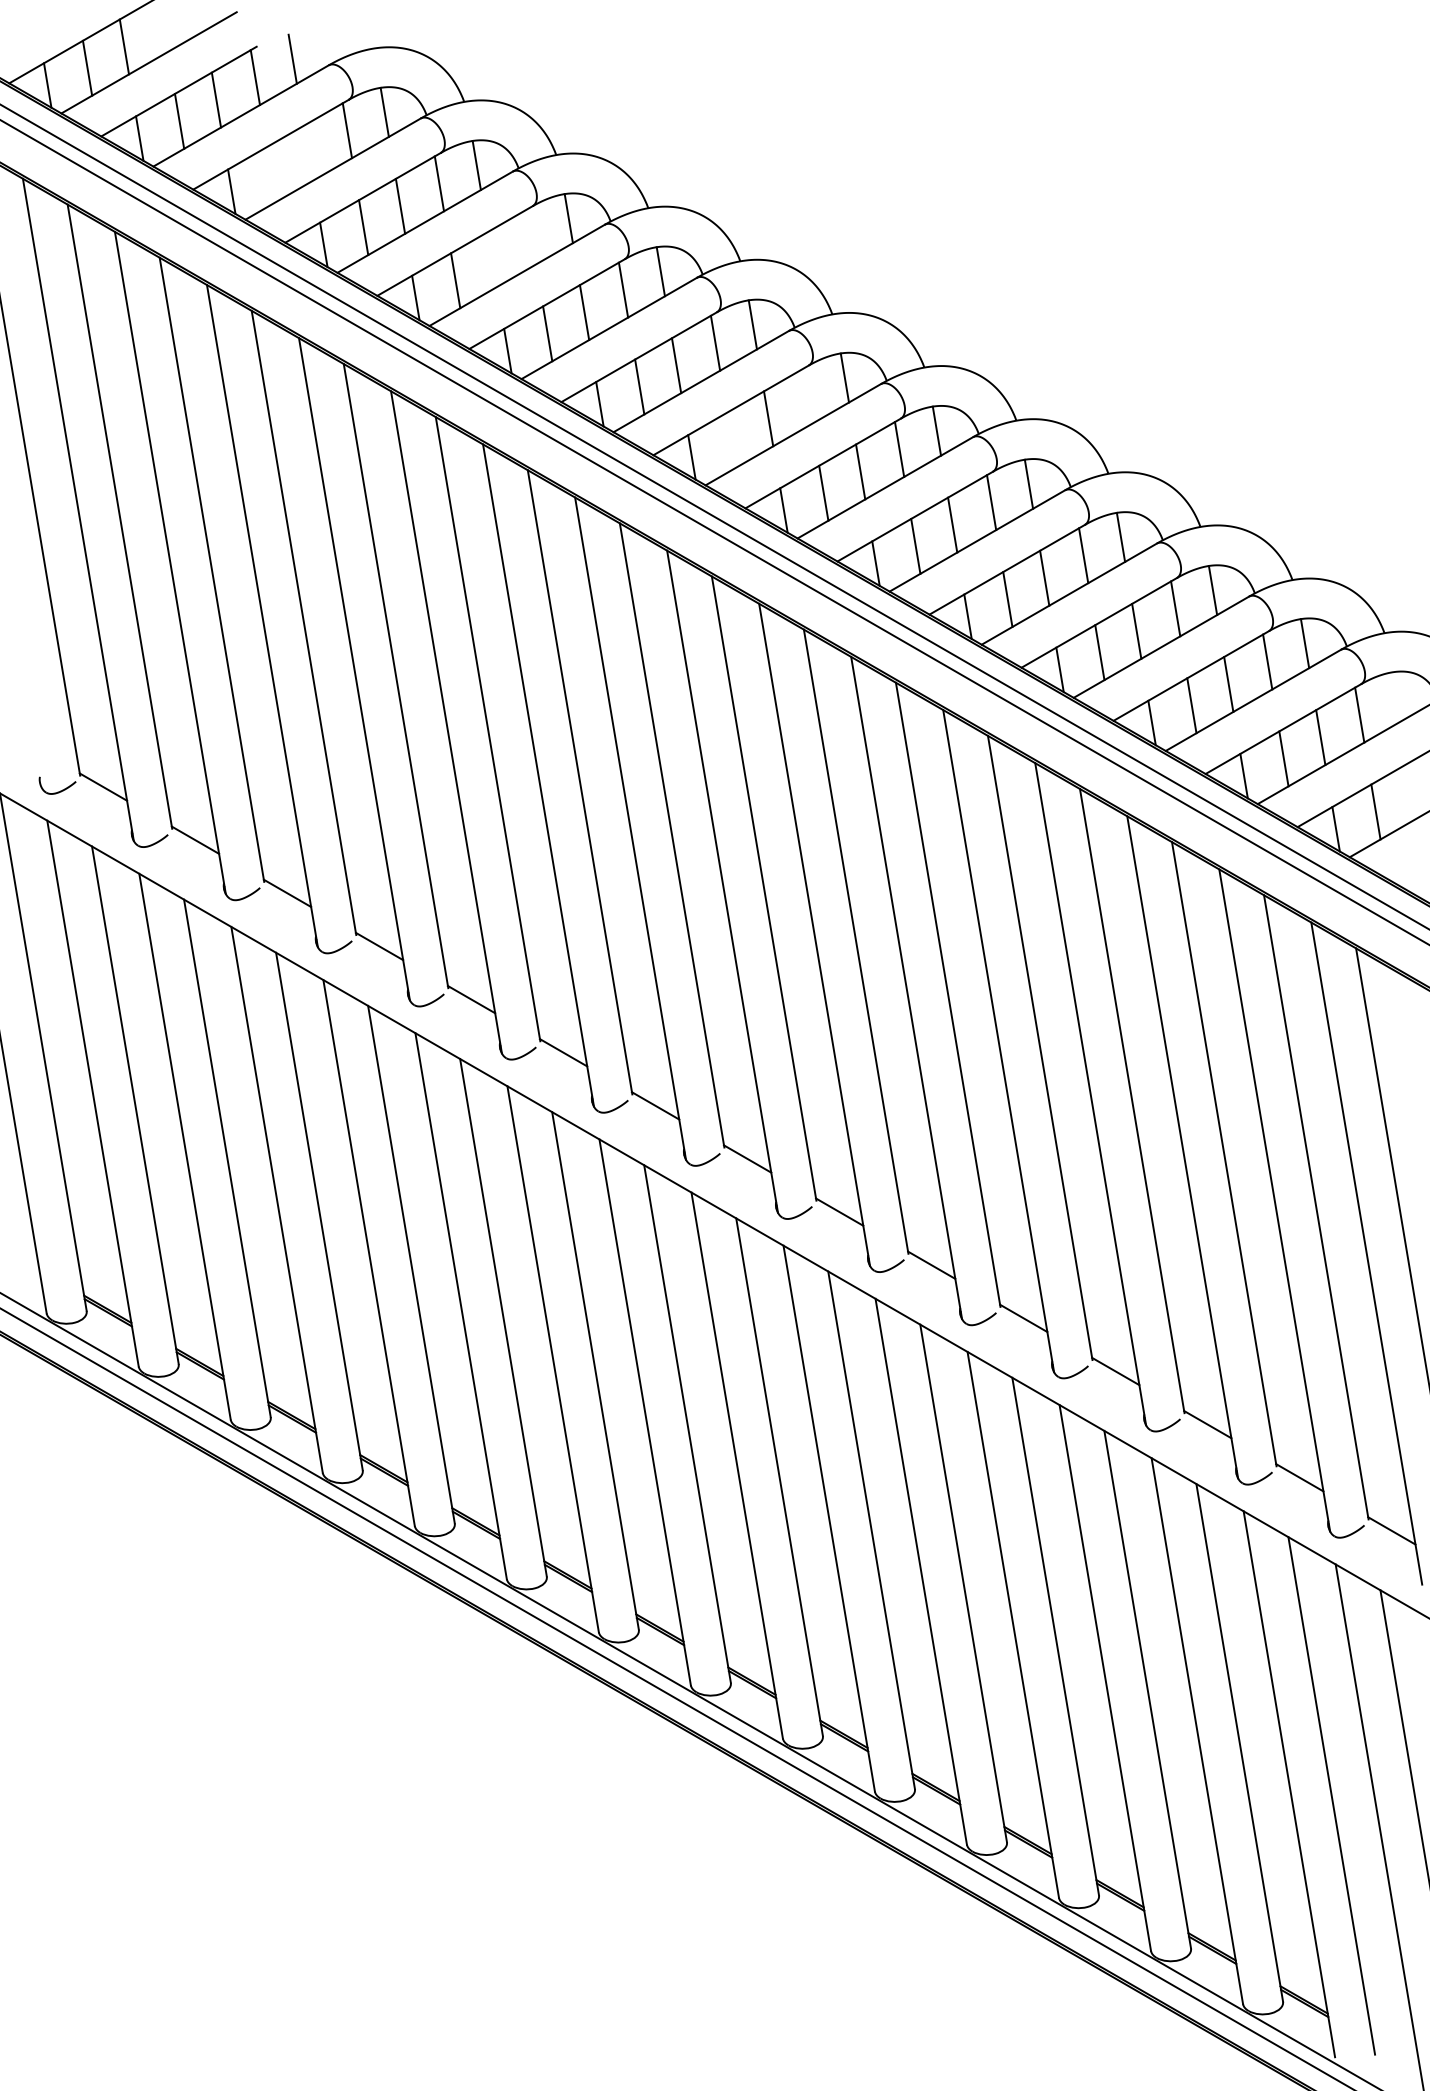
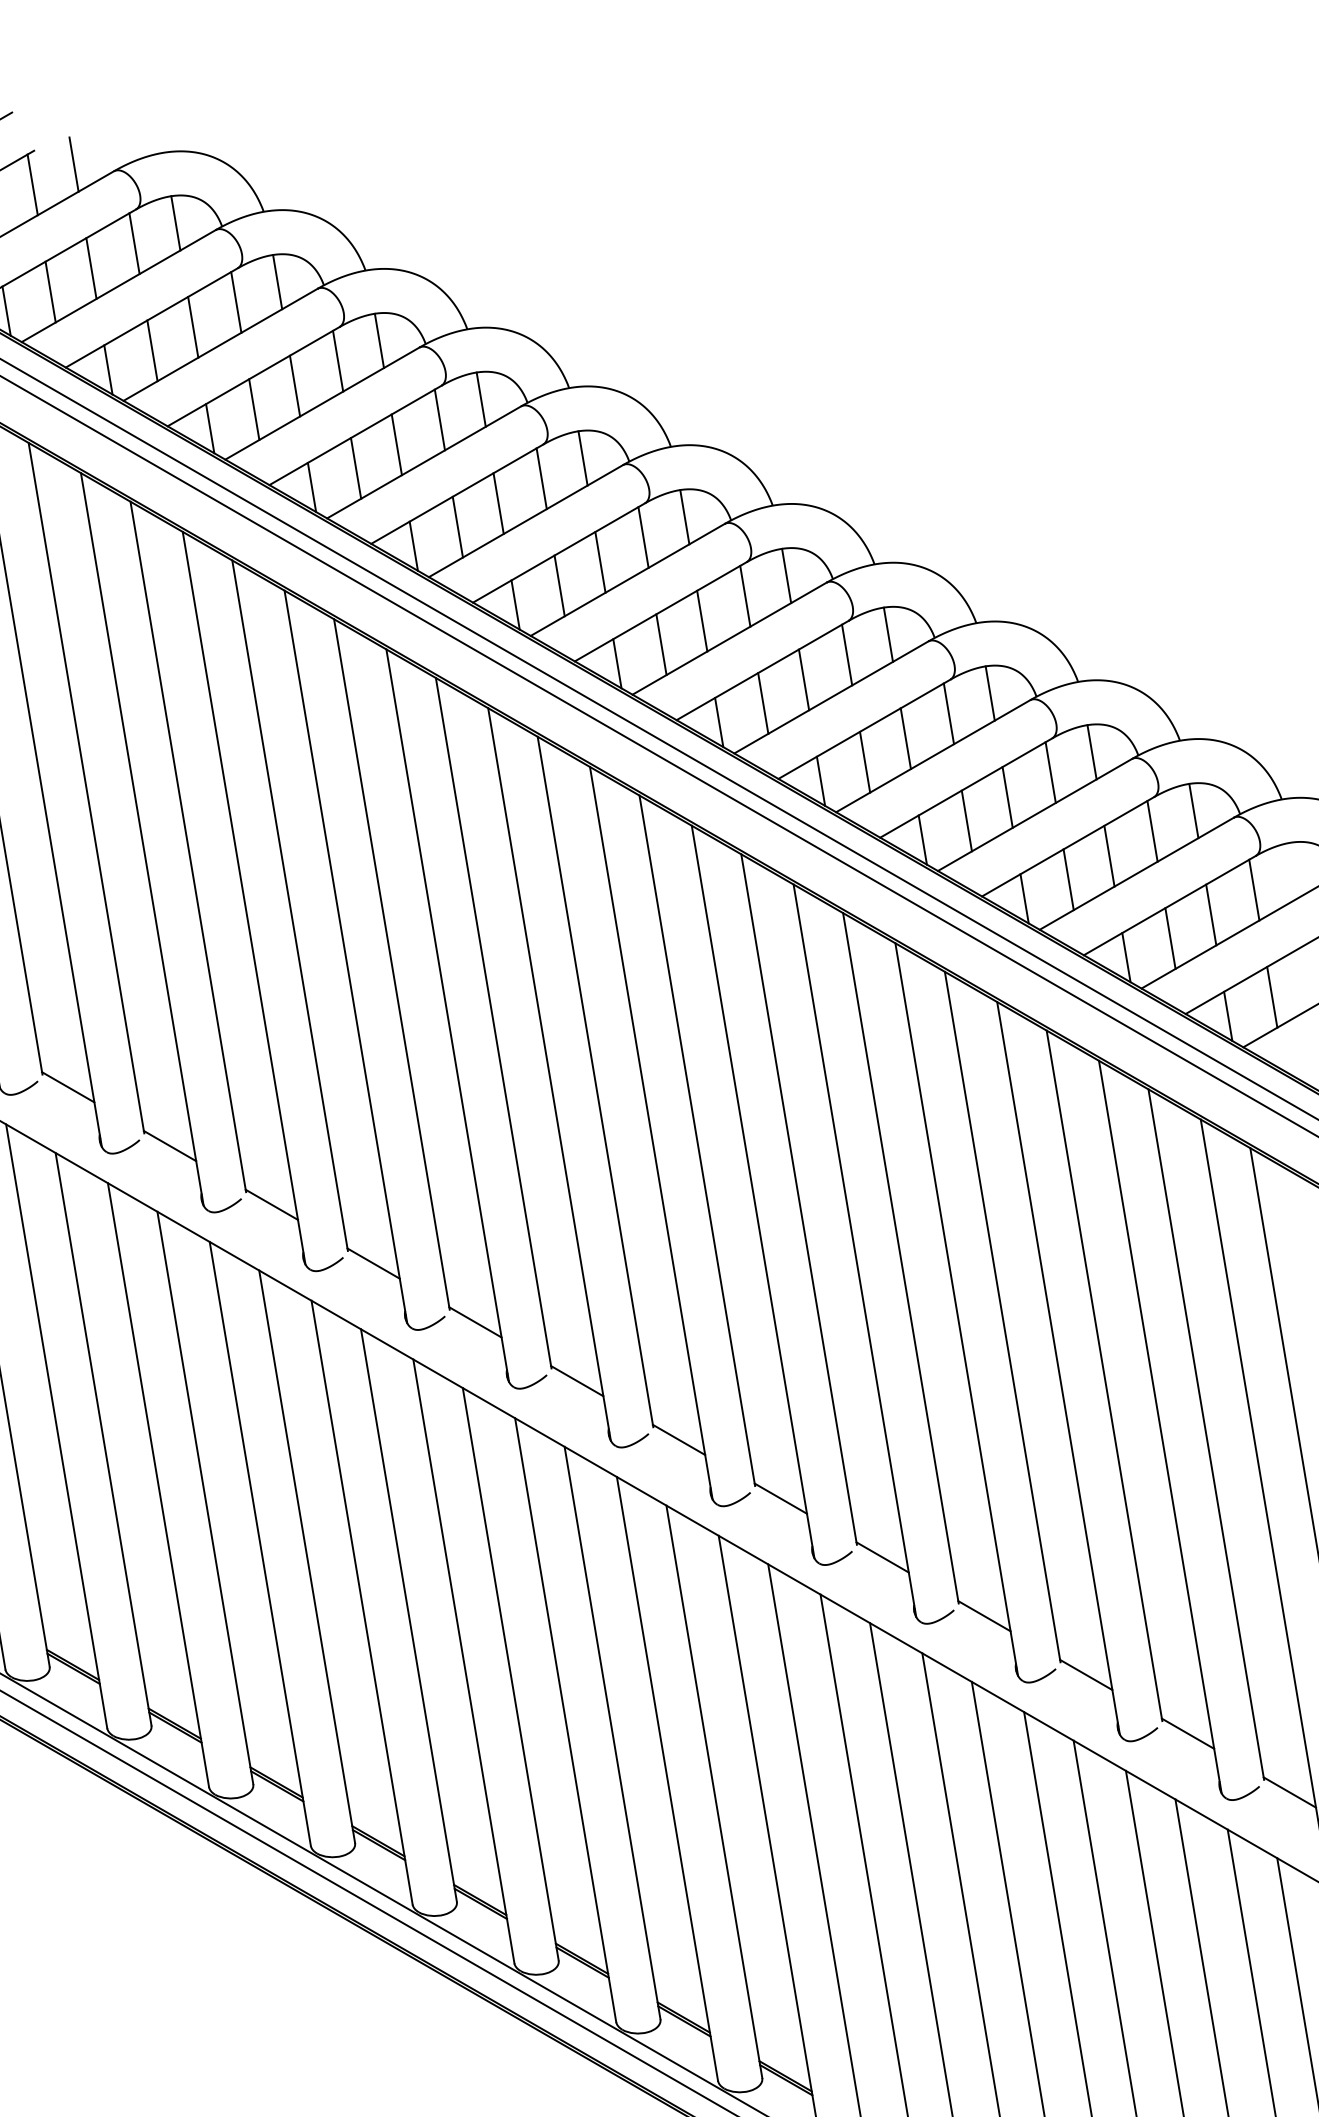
line: (308, 152) -> (91, 267), added
line: (271, 174) -> (50, 292), added
line: (531, 236) -> (338, 360), added
line: (492, 259) -> (295, 386), added
line: (807, 395) -> (643, 536), added
line: (731, 439) -> (559, 585), added

